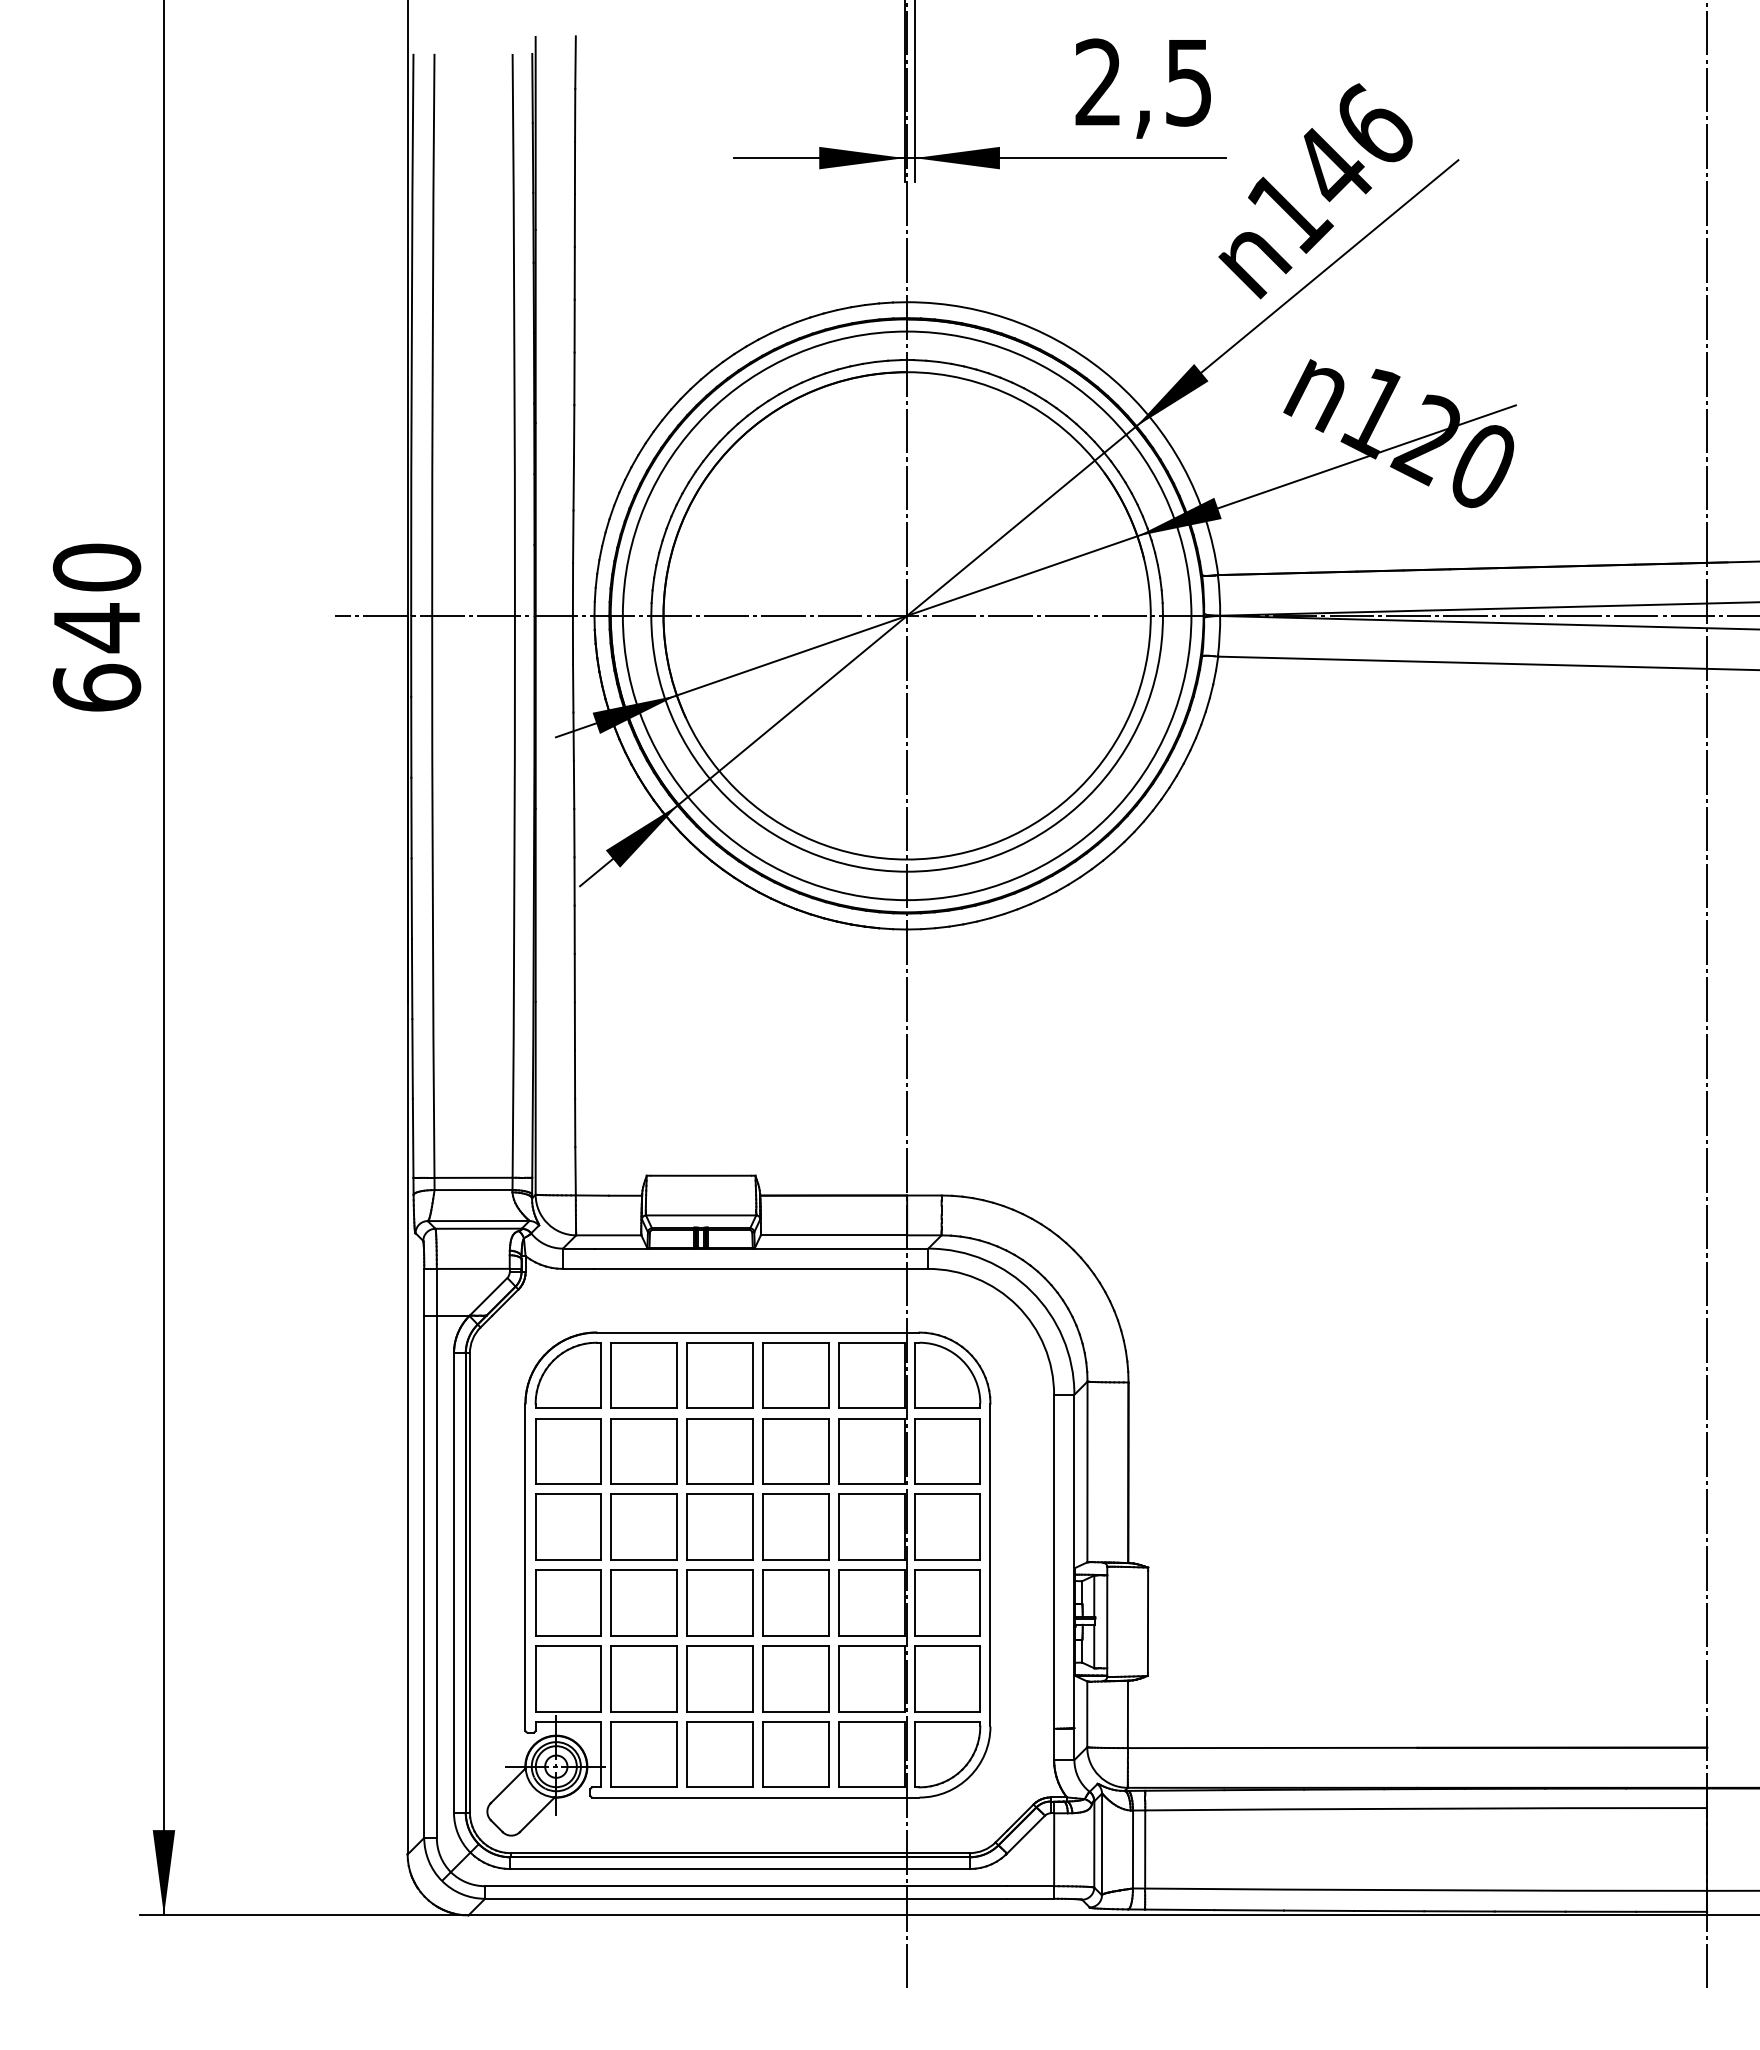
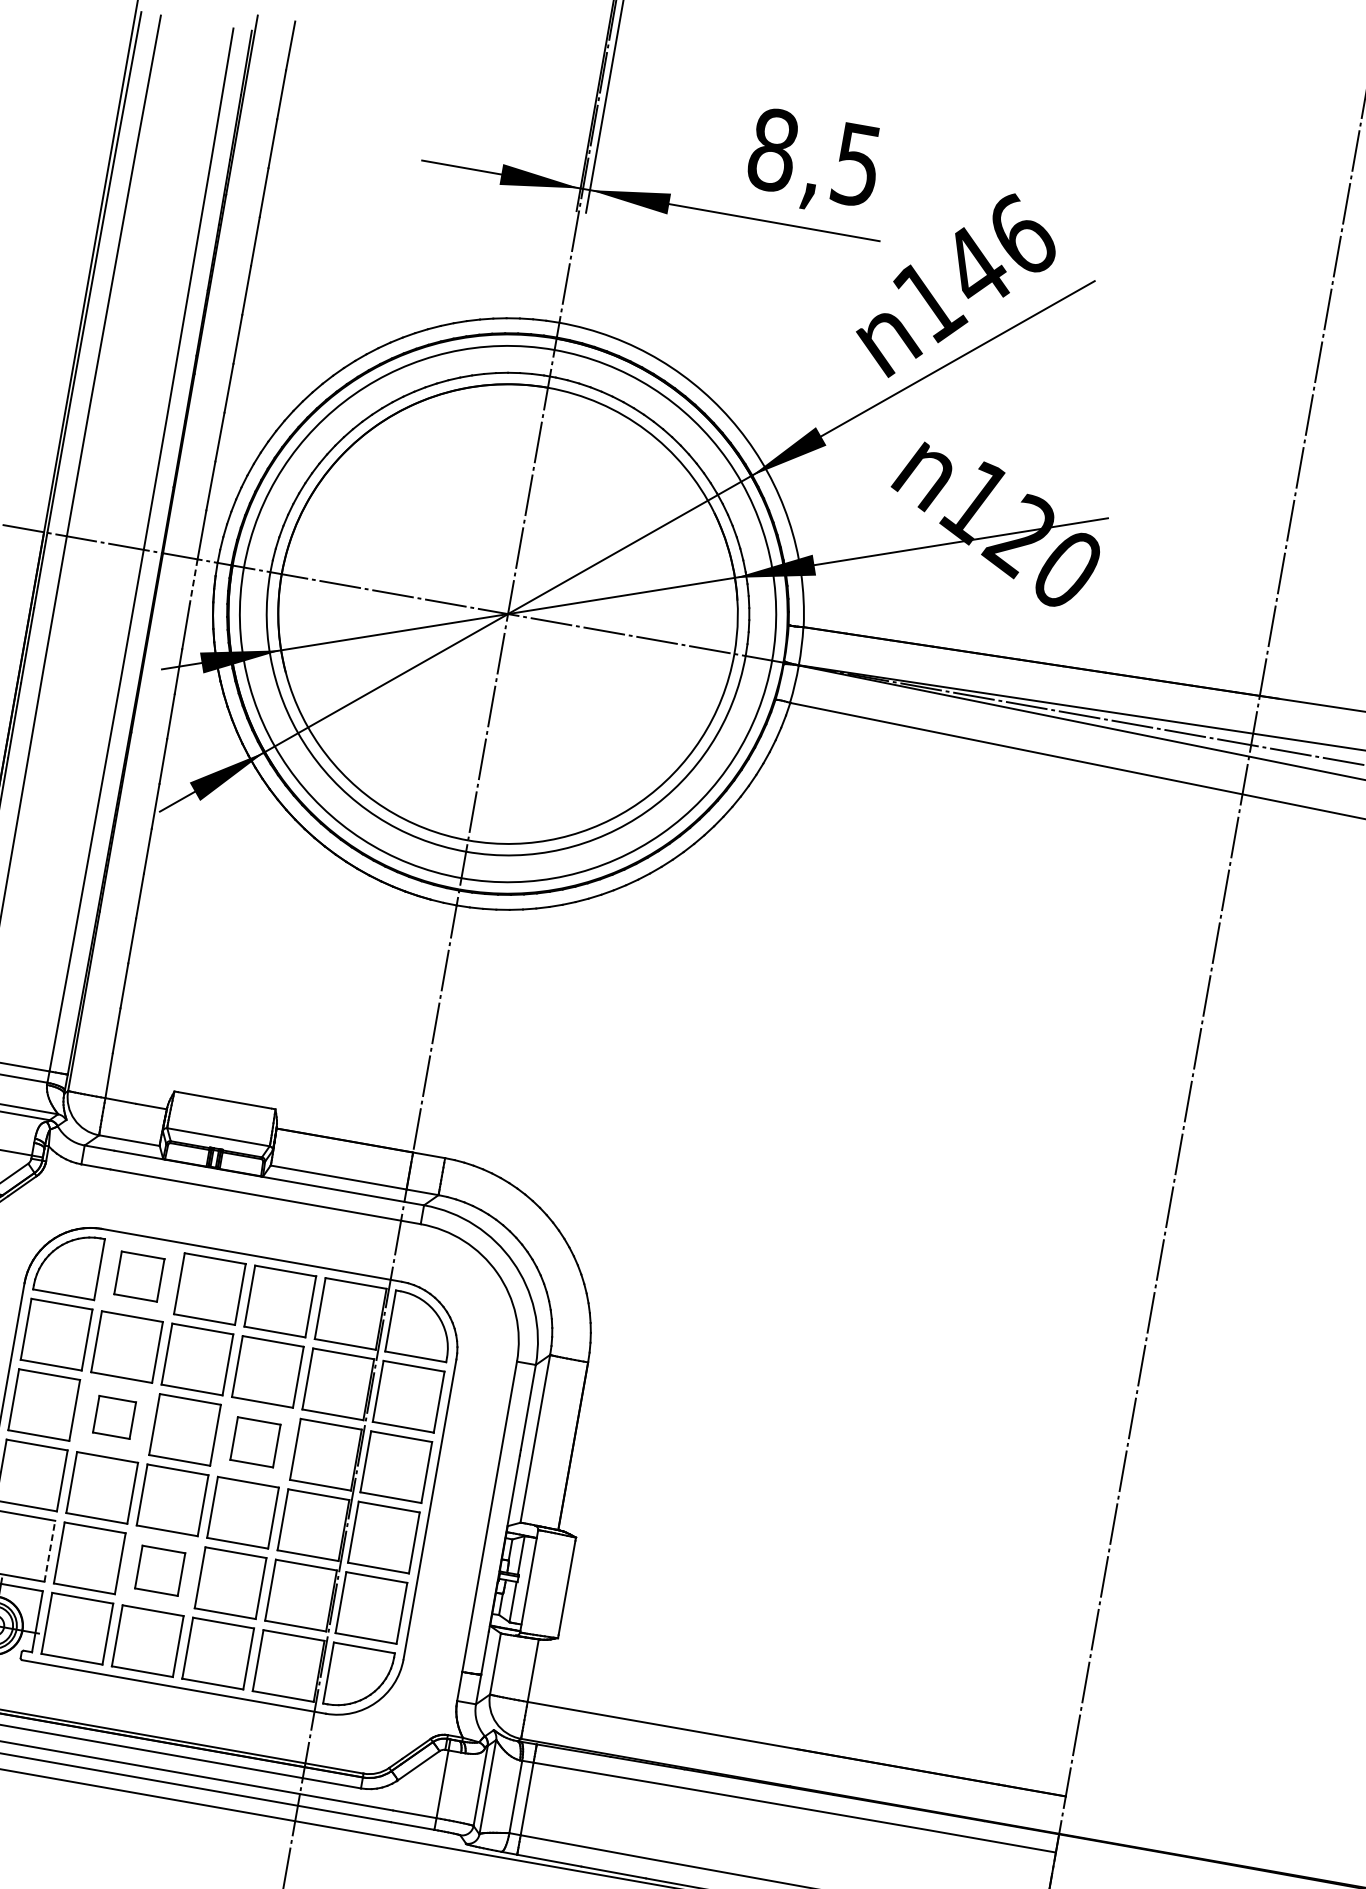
text: (1098, 82) -> (773, 150), 2,5 -> 8,5
line: (572, 640) -> (193, 582), solid -> dashed
part: (643, 1375) -> (138, 1276), size x0.7
part: (643, 1526) -> (114, 1416), size x0.6
part: (795, 1526) -> (255, 1441), size x0.7
line: (601, 1678) -> (50, 1551), solid -> dashed
part: (719, 1678) -> (159, 1570), size x0.7

